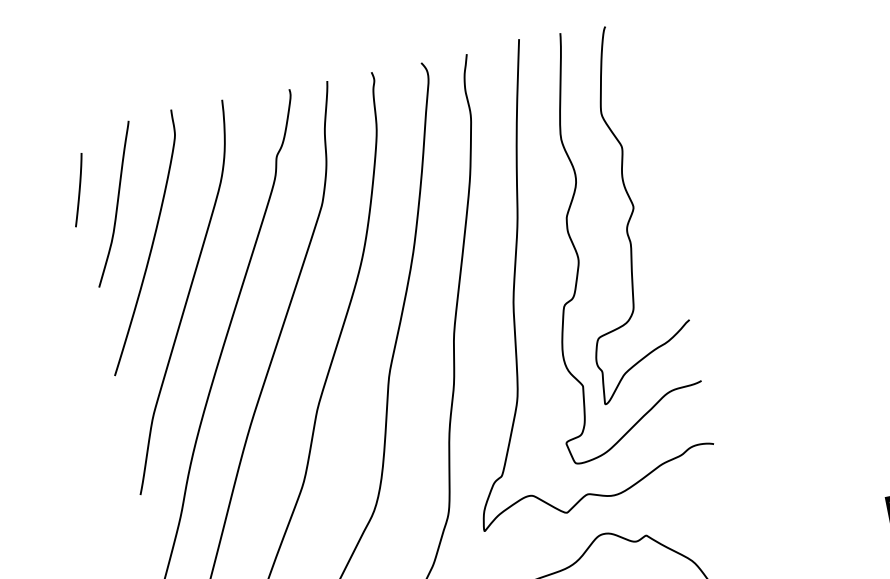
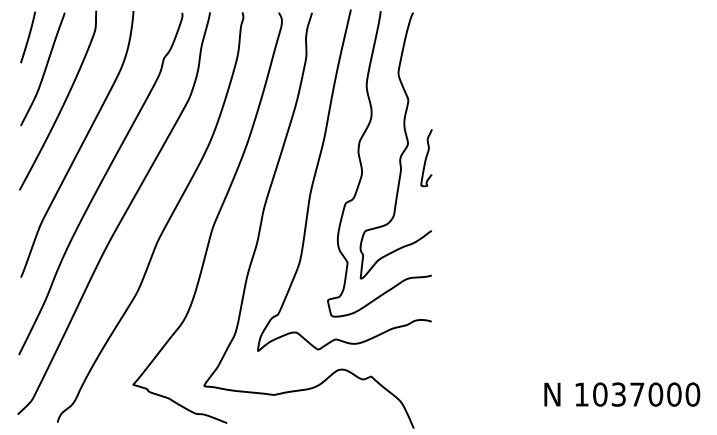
line: (78, 190) -> (27, 37), moved
curve: (662, 222) -> (426, 158), added

